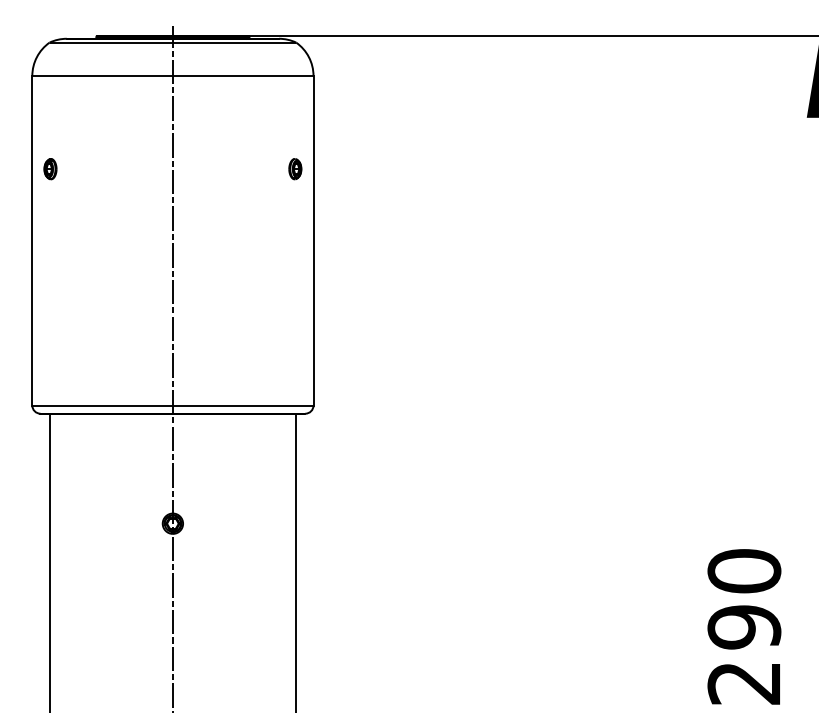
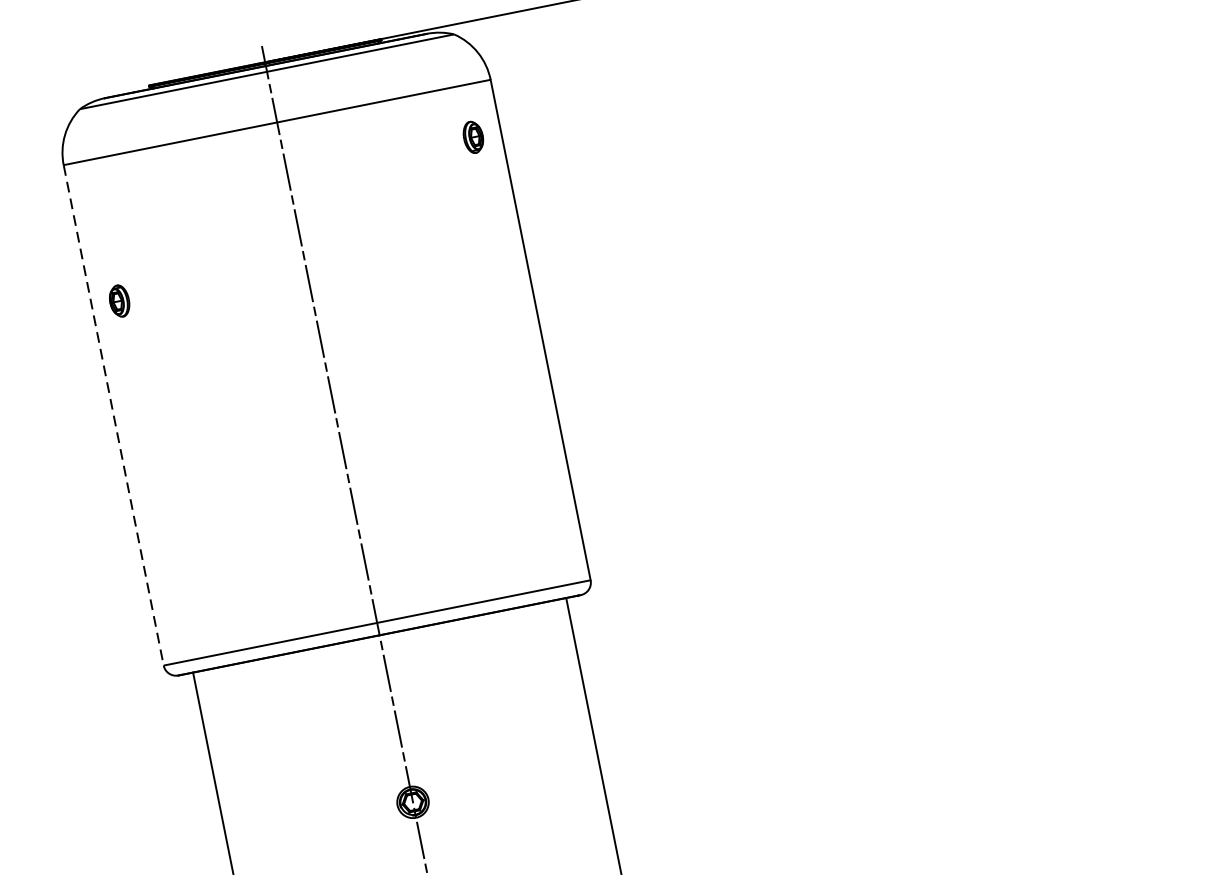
part: (295, 169) -> (473, 137), moved
line: (32, 240) -> (113, 414), solid -> dashed

